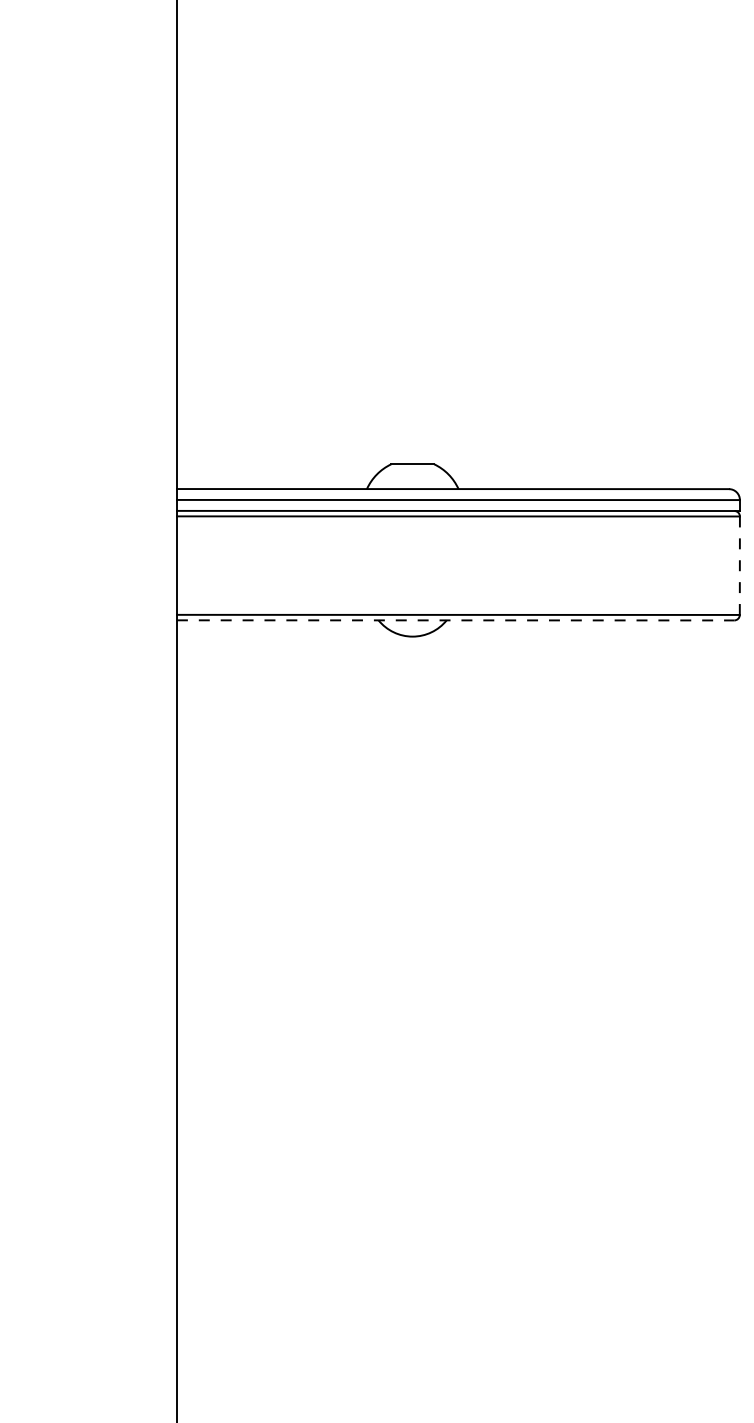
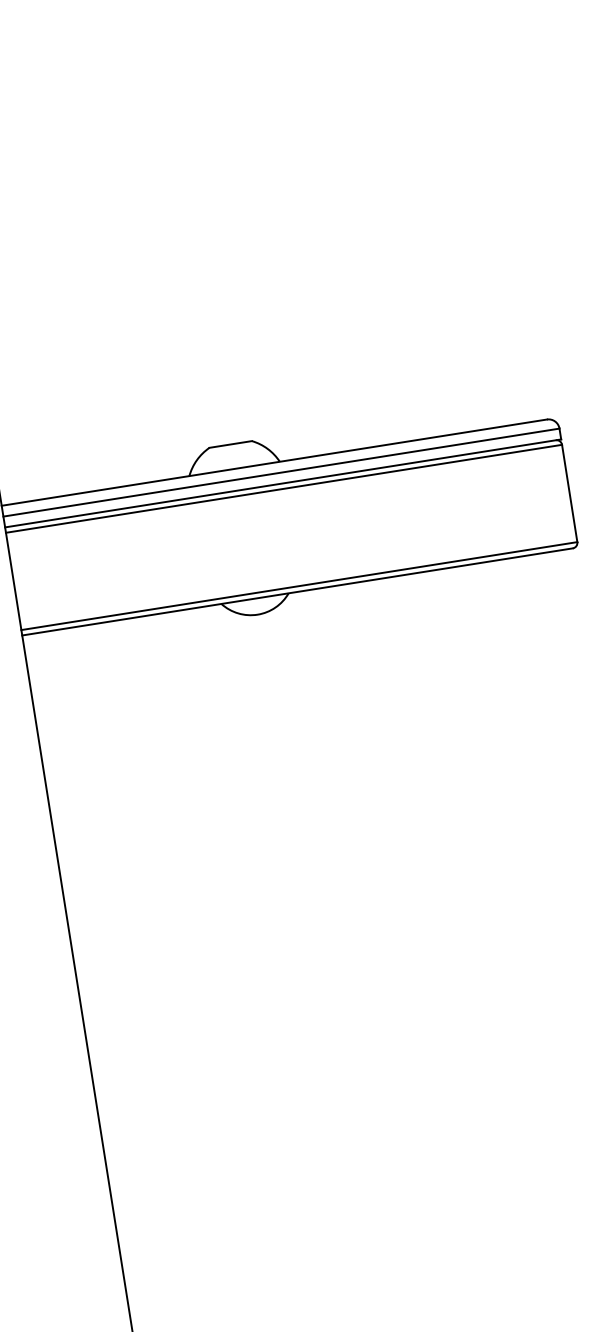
line: (739, 565) -> (569, 493), dashed -> solid
line: (455, 620) -> (297, 592), dashed -> solid

